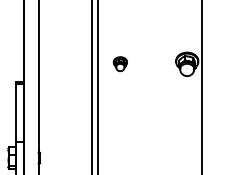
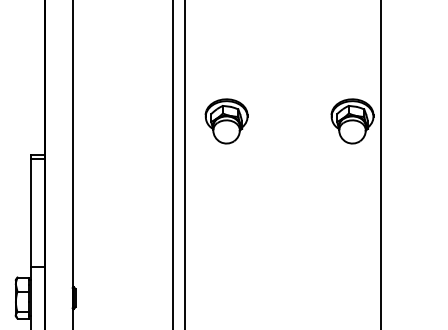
part: (120, 63) -> (226, 119), size x1.67

